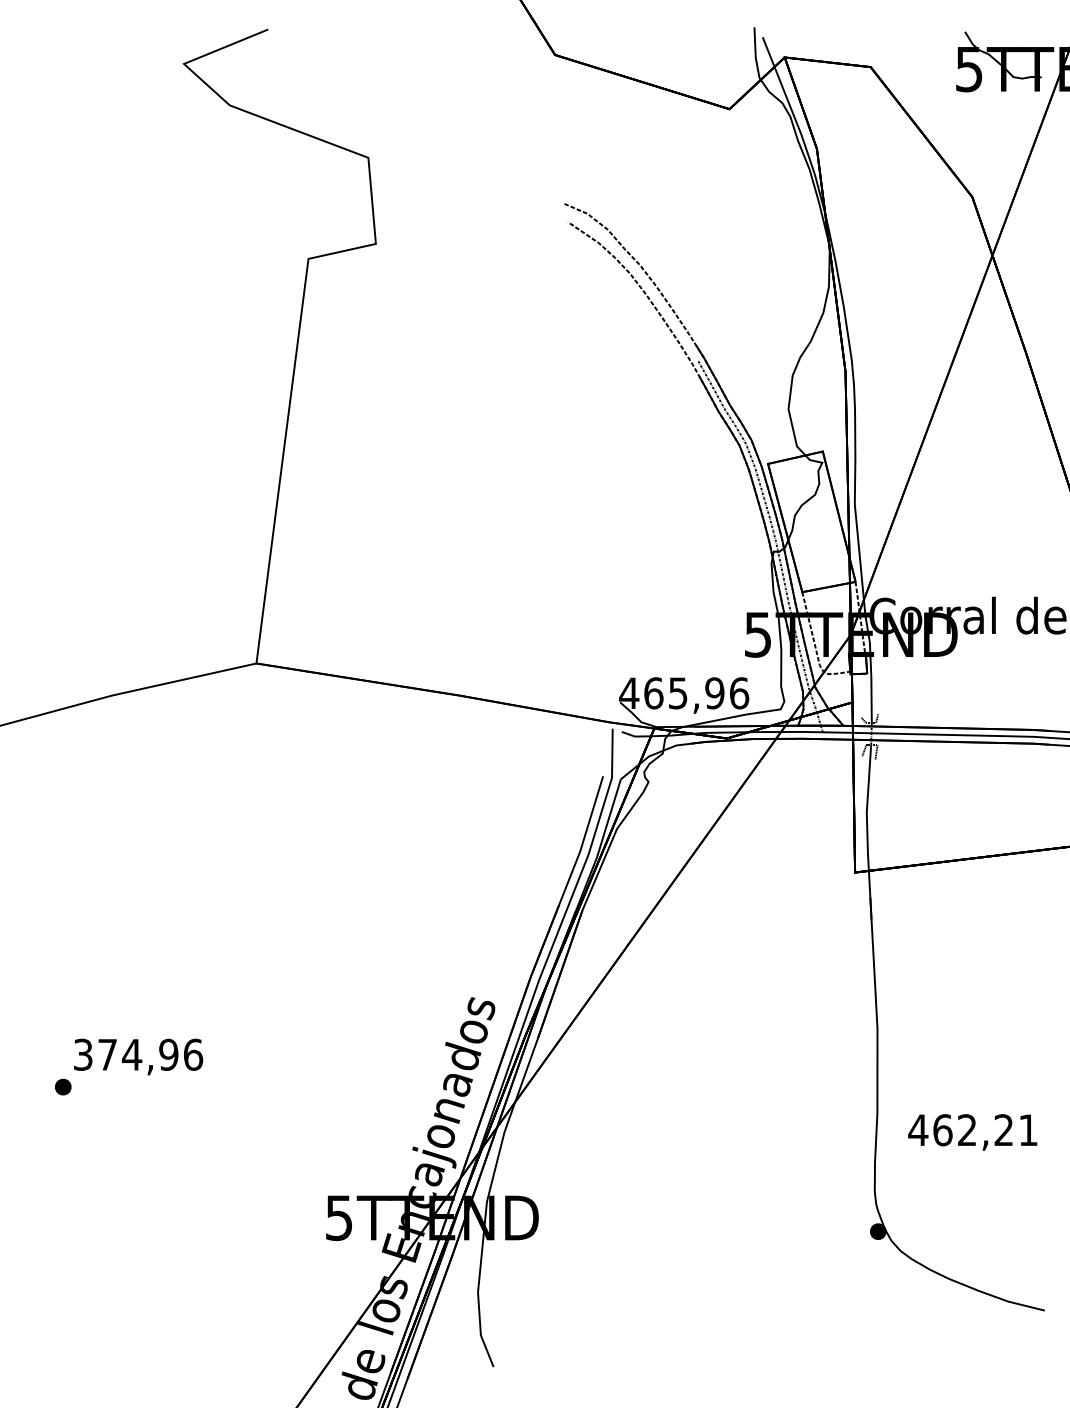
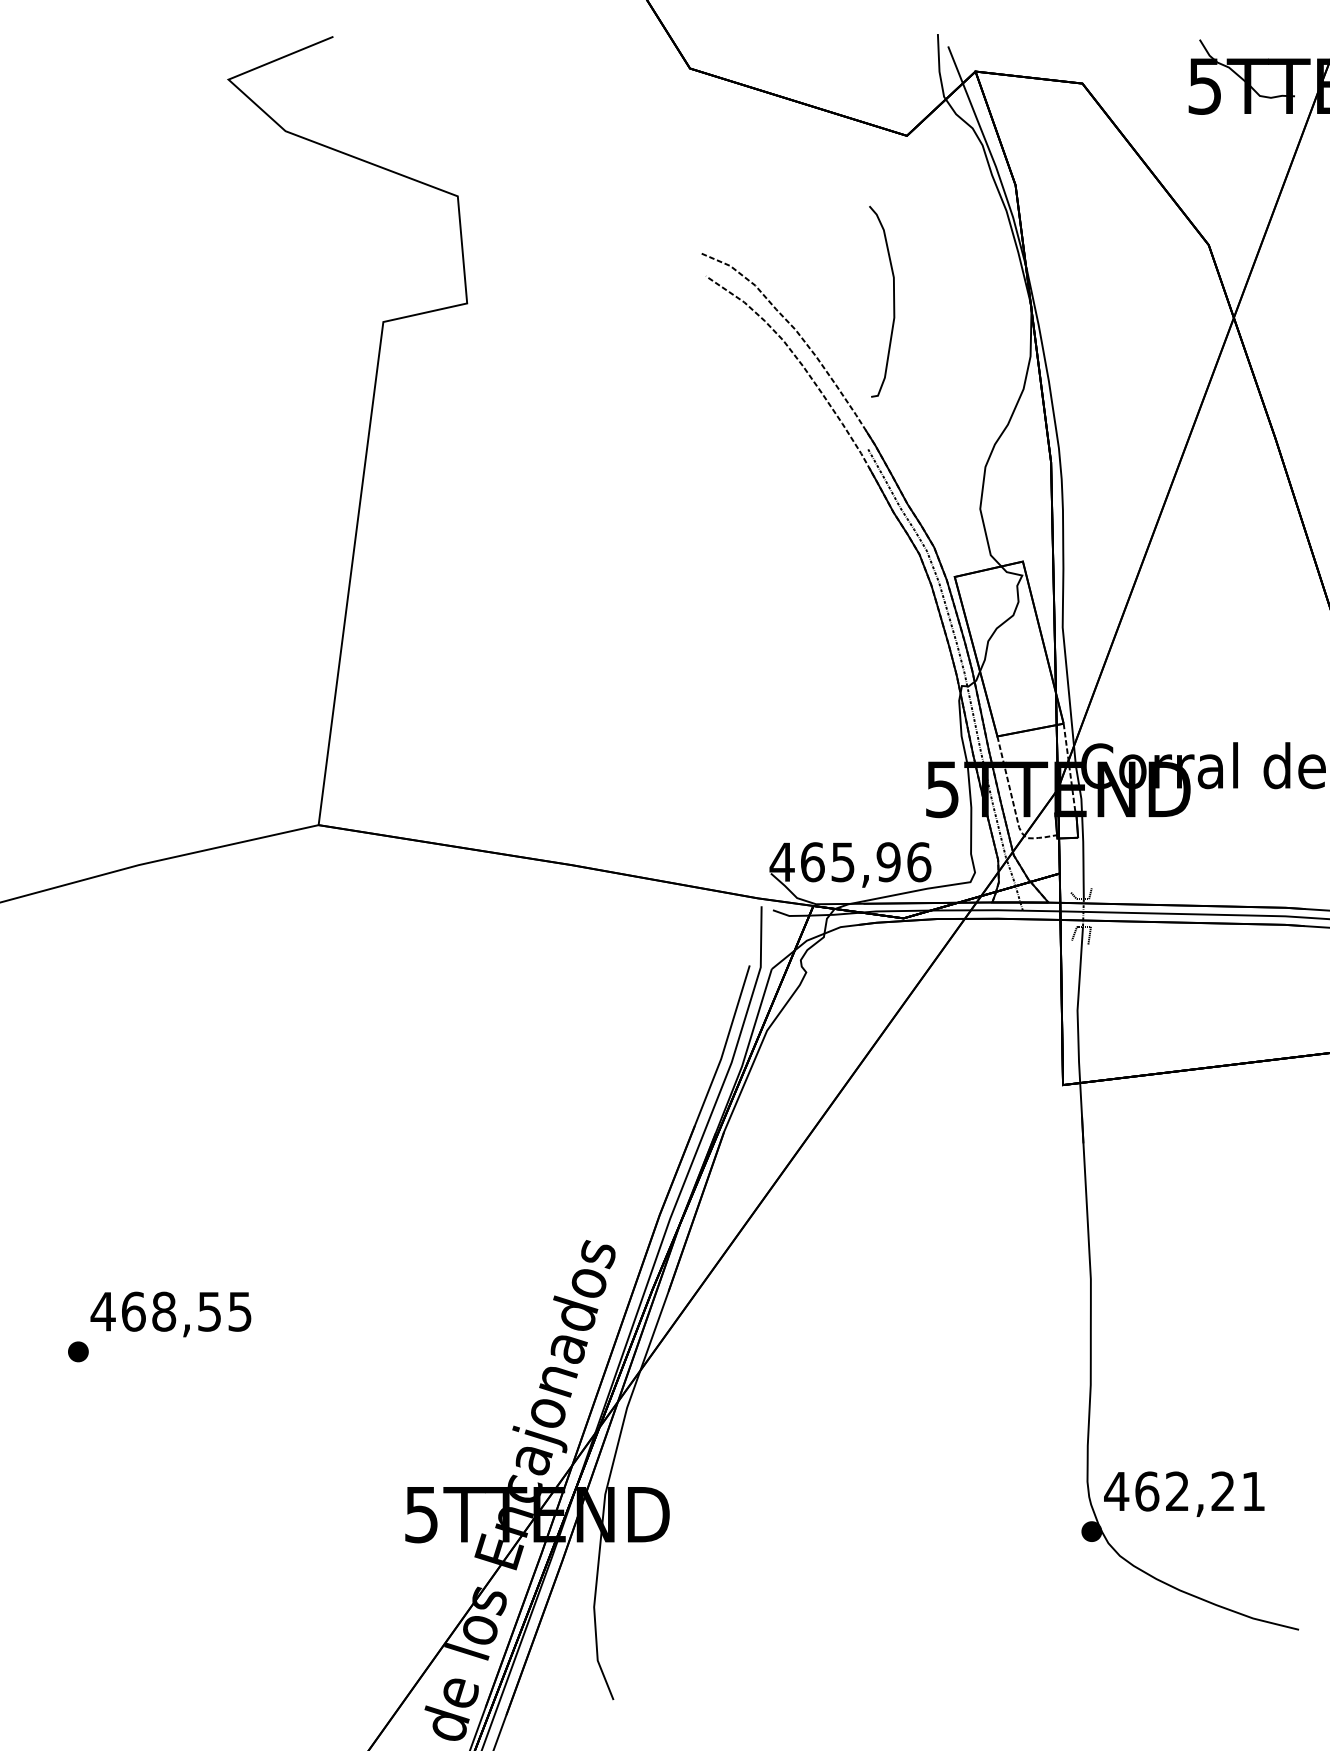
part: (718, 242) -> (893, 301), added
text: (138, 1054) -> (171, 1311), 374,96 -> 468,55
text: (972, 1131) -> (1184, 1493), moved

